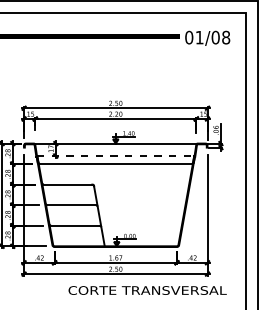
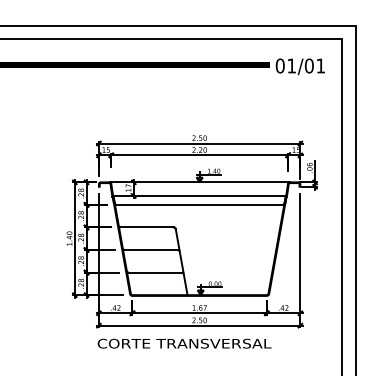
text: (225, 37) -> (320, 65), 01/08 -> 01/01
line: (115, 156) -> (199, 196), dashed -> solid
text: (147, 290) -> (184, 343), moved

